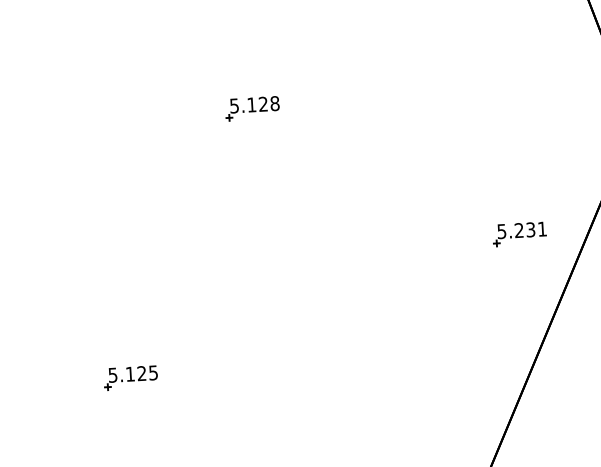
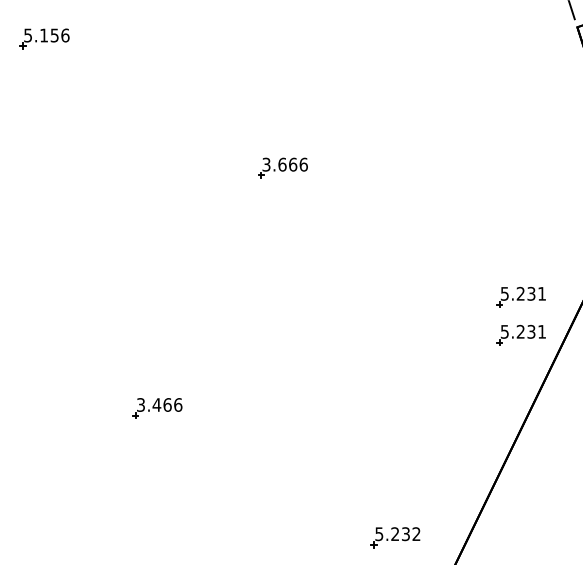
text: (254, 104) -> (284, 164), 5.128 -> 3.666
part: (521, 275) -> (520, 335), added
text: (133, 373) -> (159, 404), 5.125 -> 3.466

